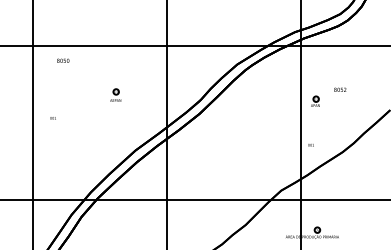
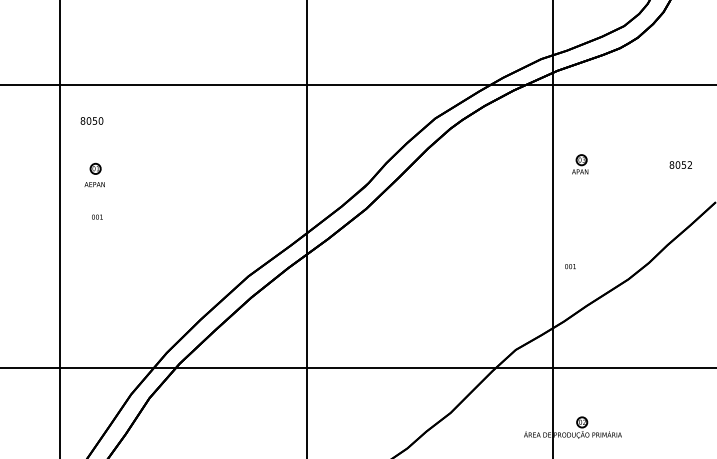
text: (63, 60) -> (92, 120), moved
text: (340, 89) -> (681, 164), moved
part: (115, 94) -> (94, 173), moved
part: (315, 100) -> (580, 162), moved

